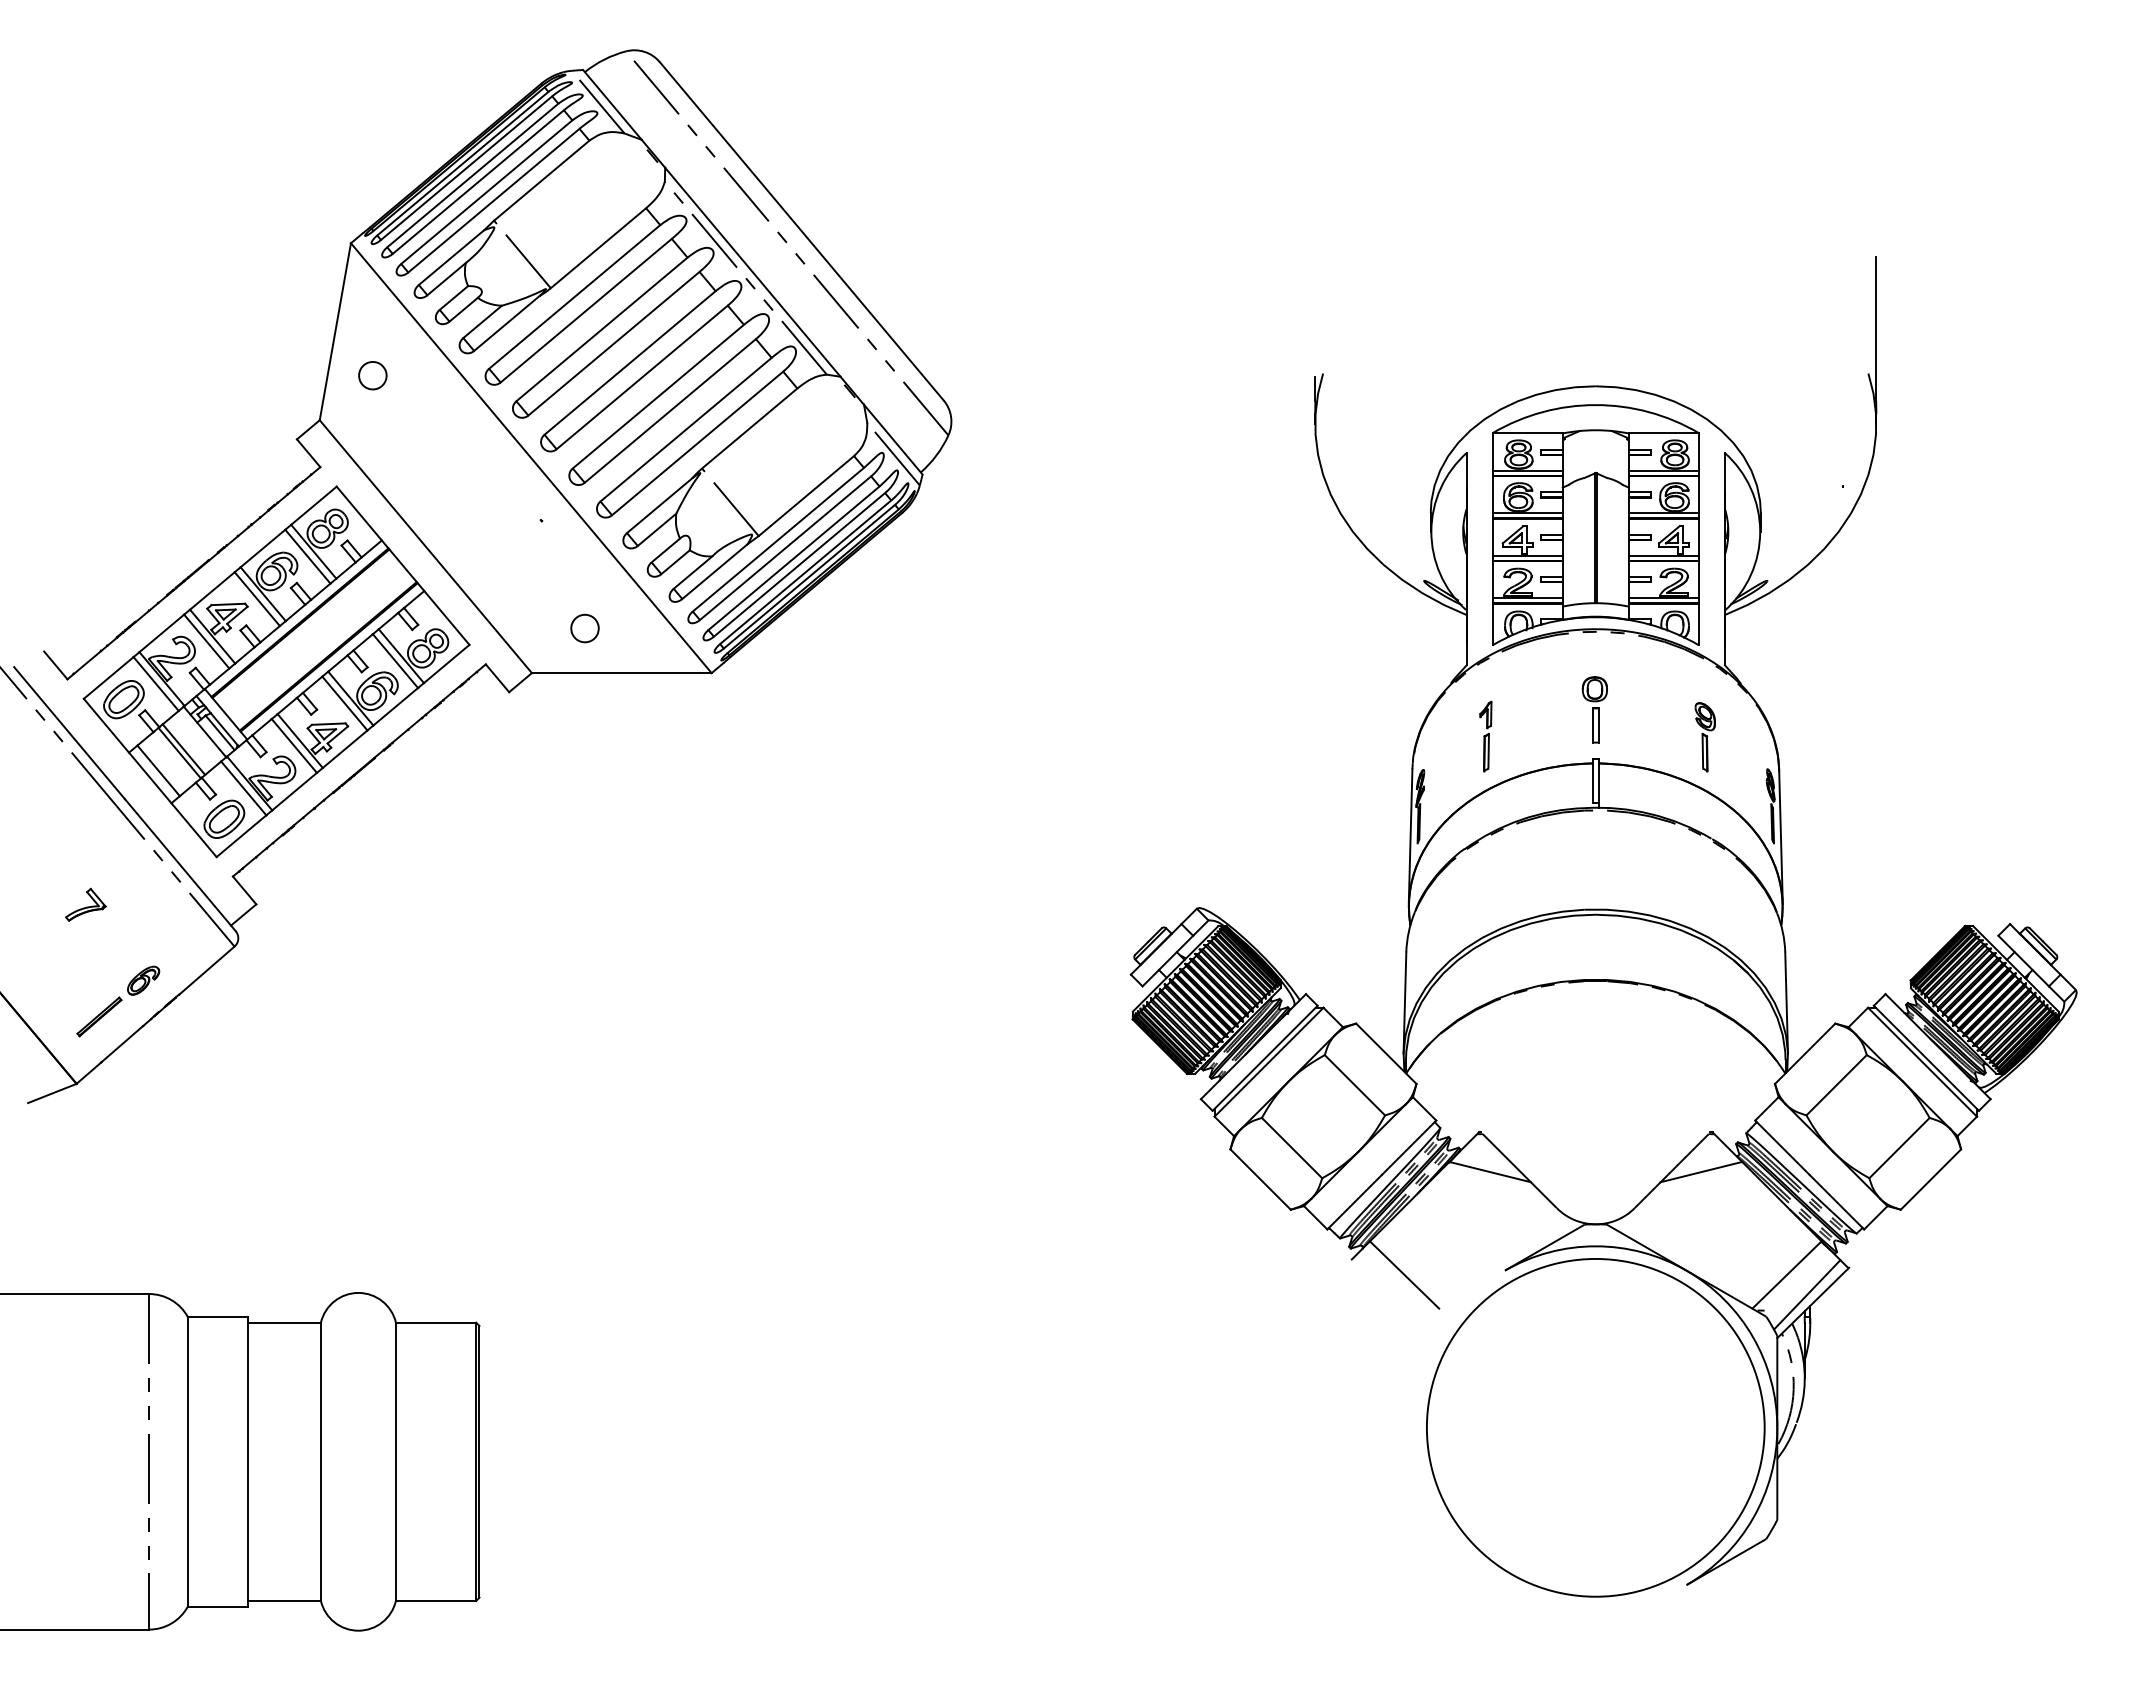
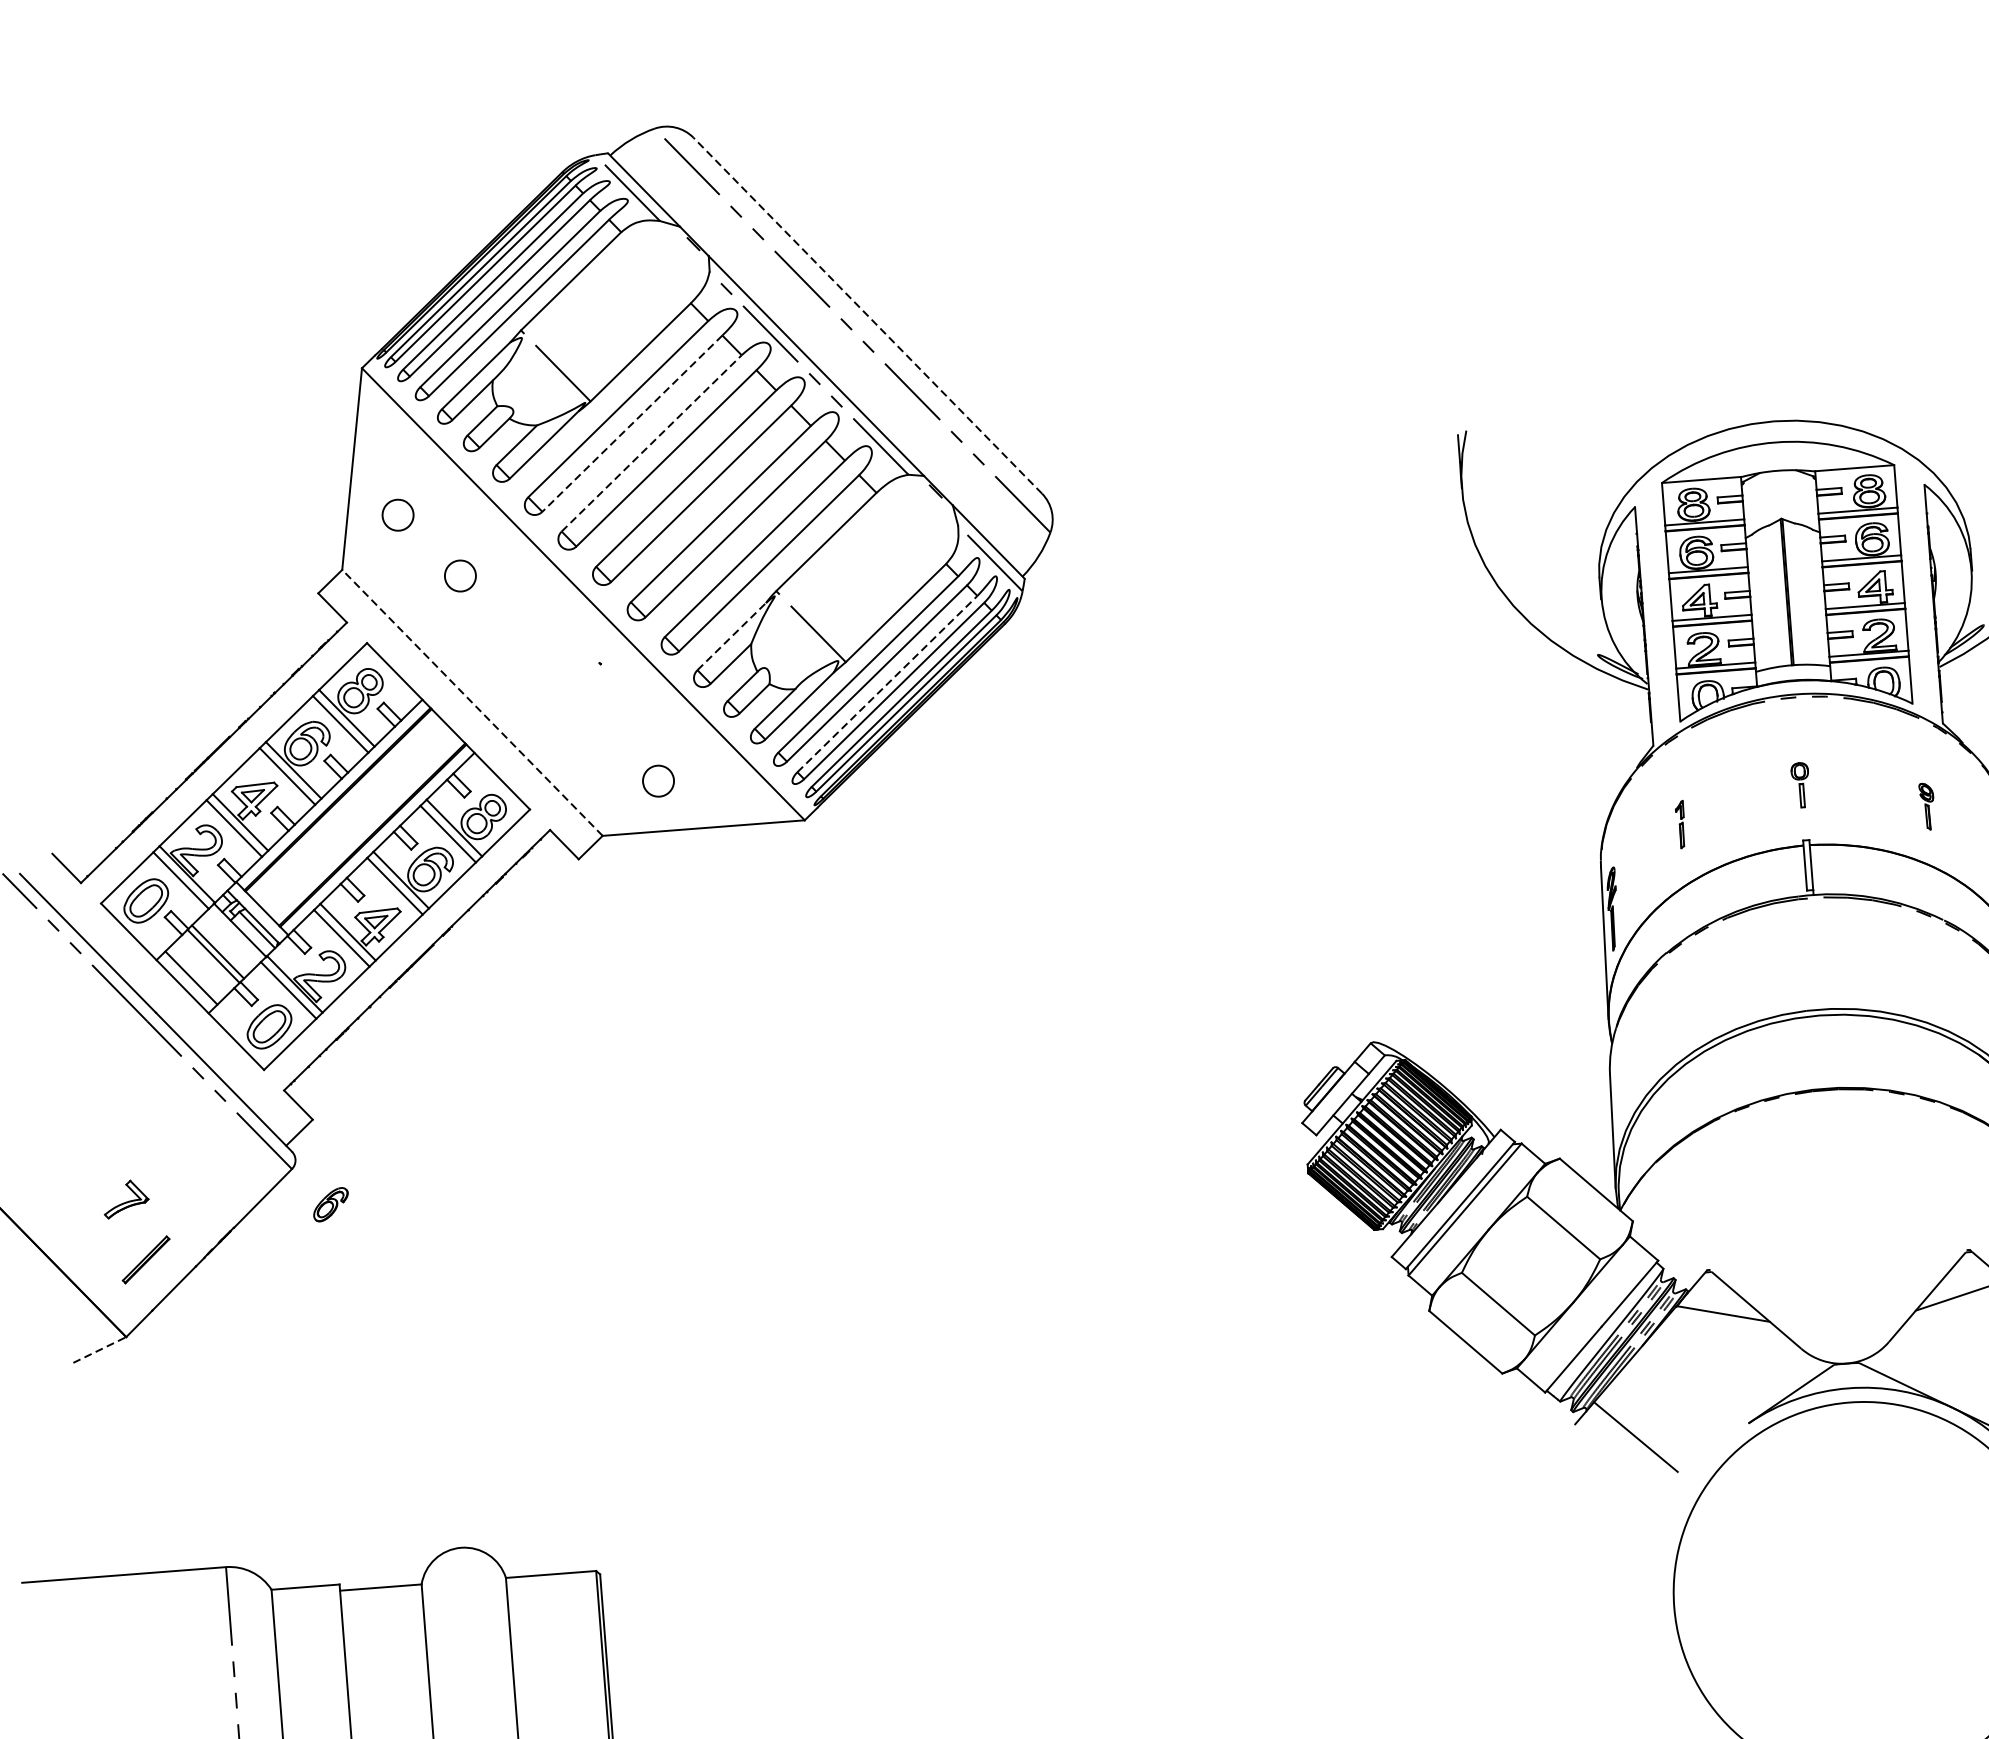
line: (801, 231) -> (867, 316), solid -> dashed
line: (586, 310) -> (632, 423), solid -> dashed
line: (601, 329) -> (651, 443), solid -> dashed
part: (423, 433) -> (460, 575), added
line: (659, 505) -> (731, 636), solid -> dashed
line: (425, 546) -> (472, 702), solid -> dashed
line: (794, 558) -> (887, 684), solid -> dashed
part: (1594, 709) -> (1800, 784), size x0.6
part: (1485, 736) -> (1680, 824), size x0.6
part: (1704, 737) -> (1926, 806), size x0.6
part: (85, 904) -> (125, 1198), moved
part: (143, 980) -> (330, 1204), moved
line: (52, 1093) -> (99, 1350), solid -> dashed

